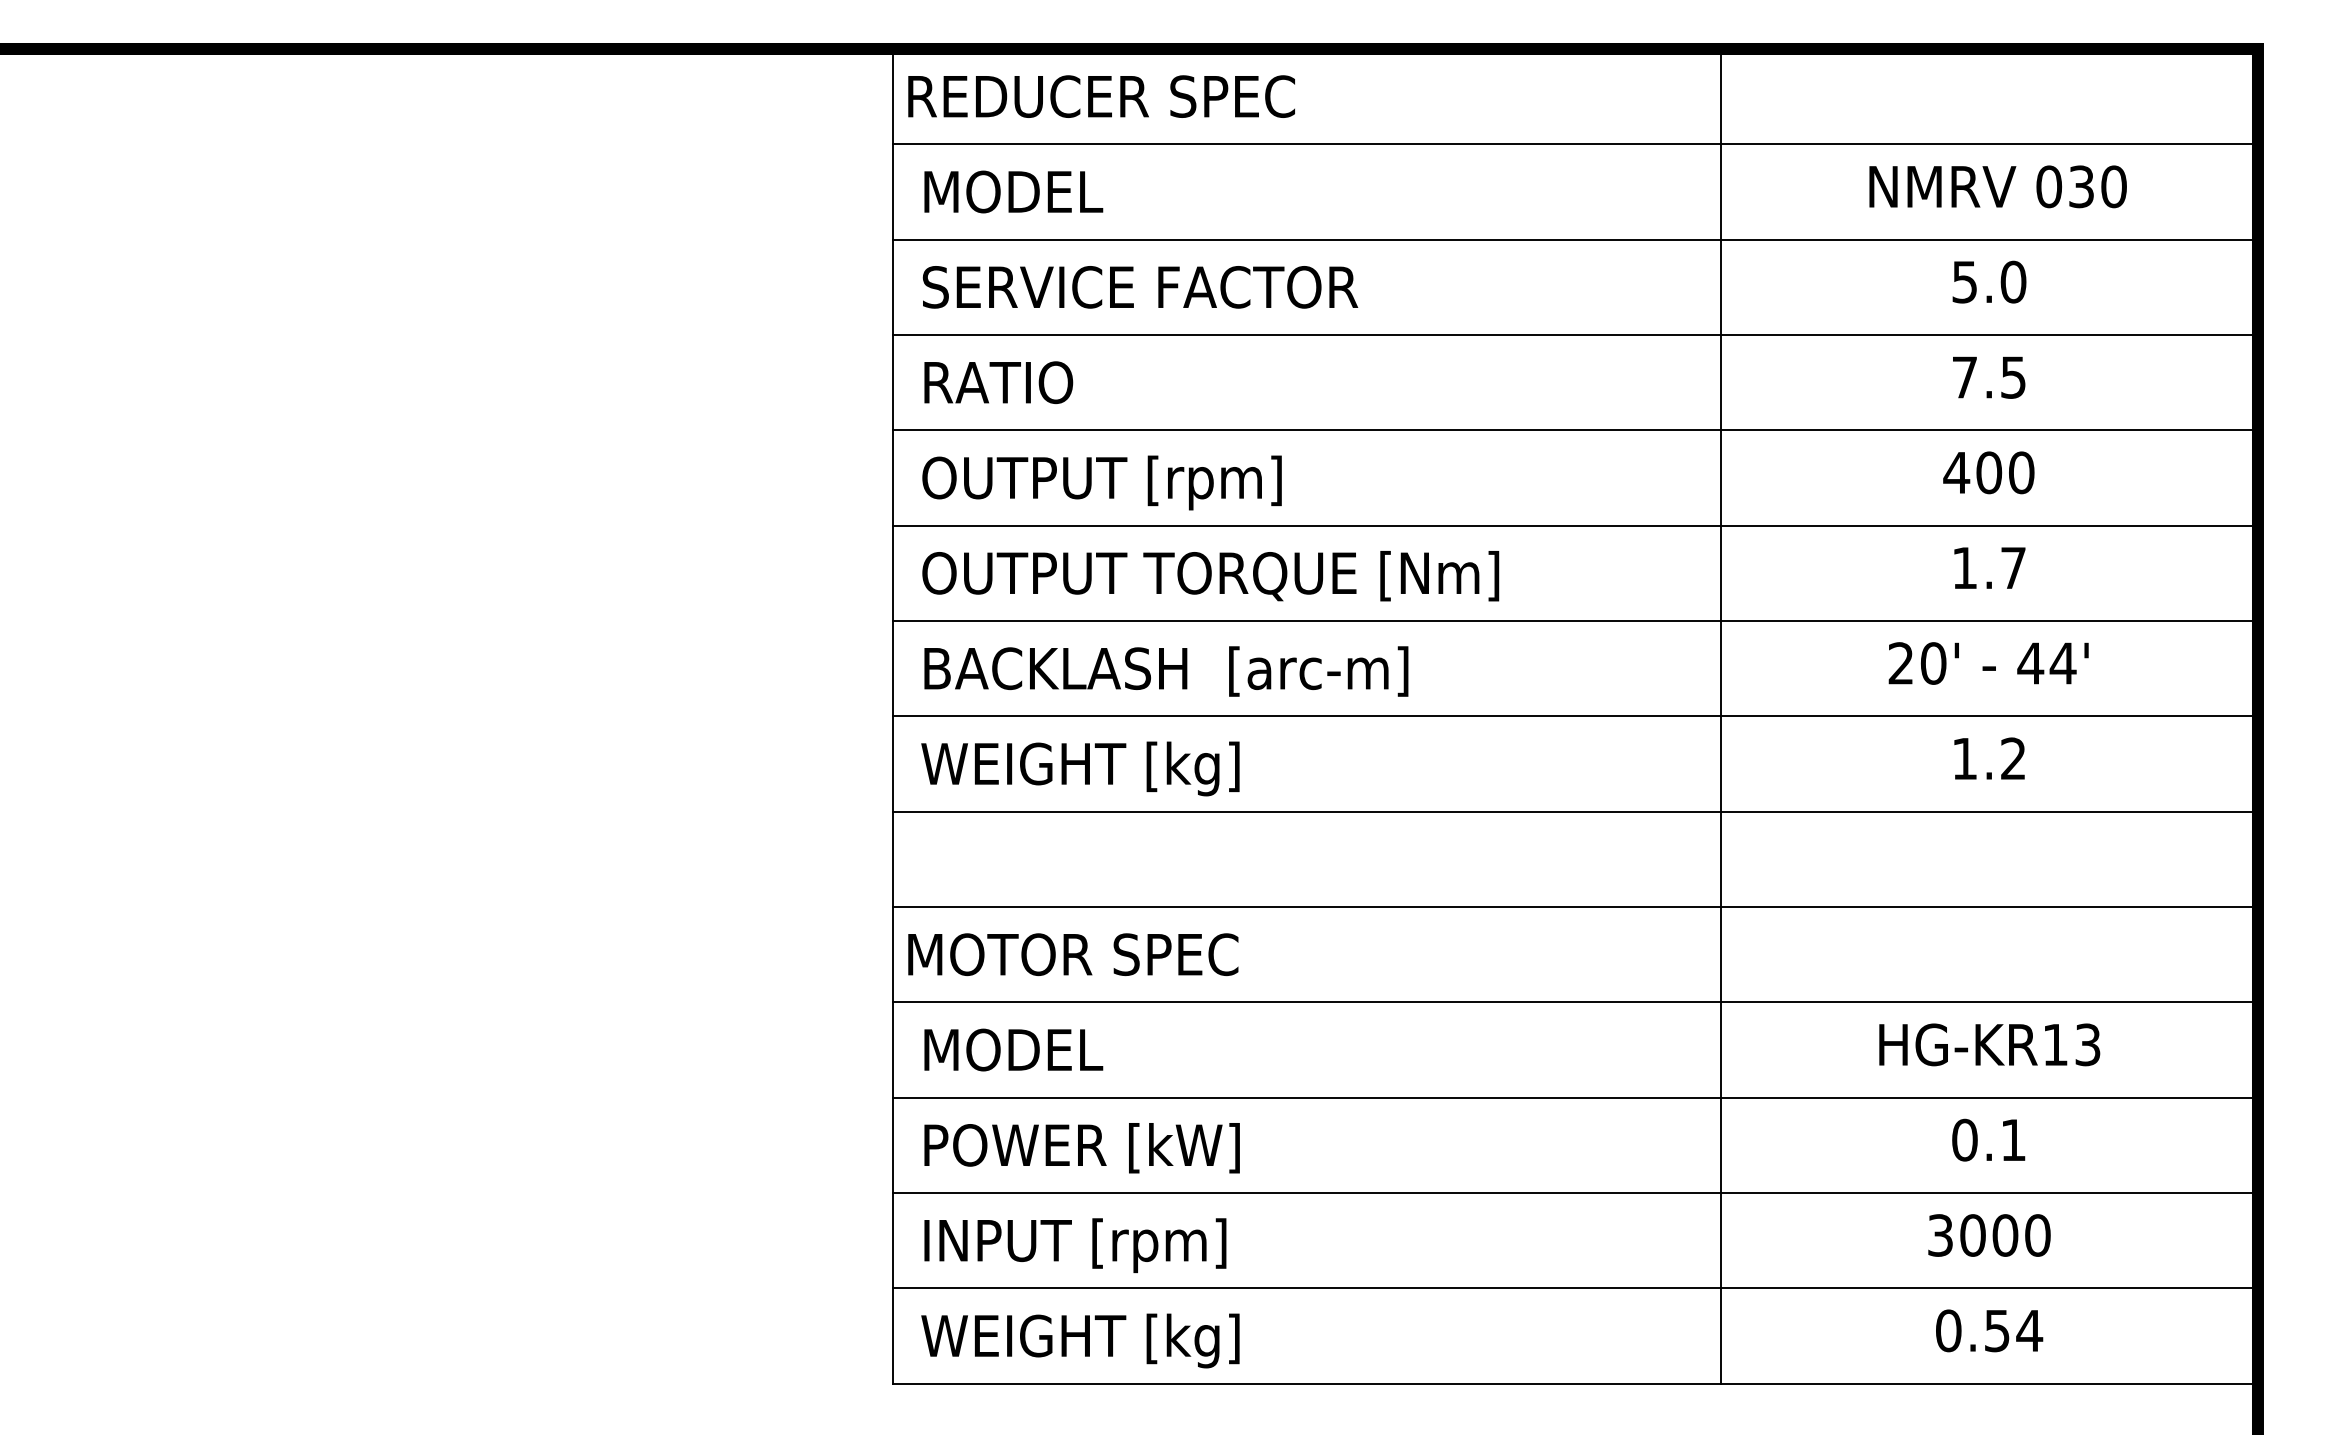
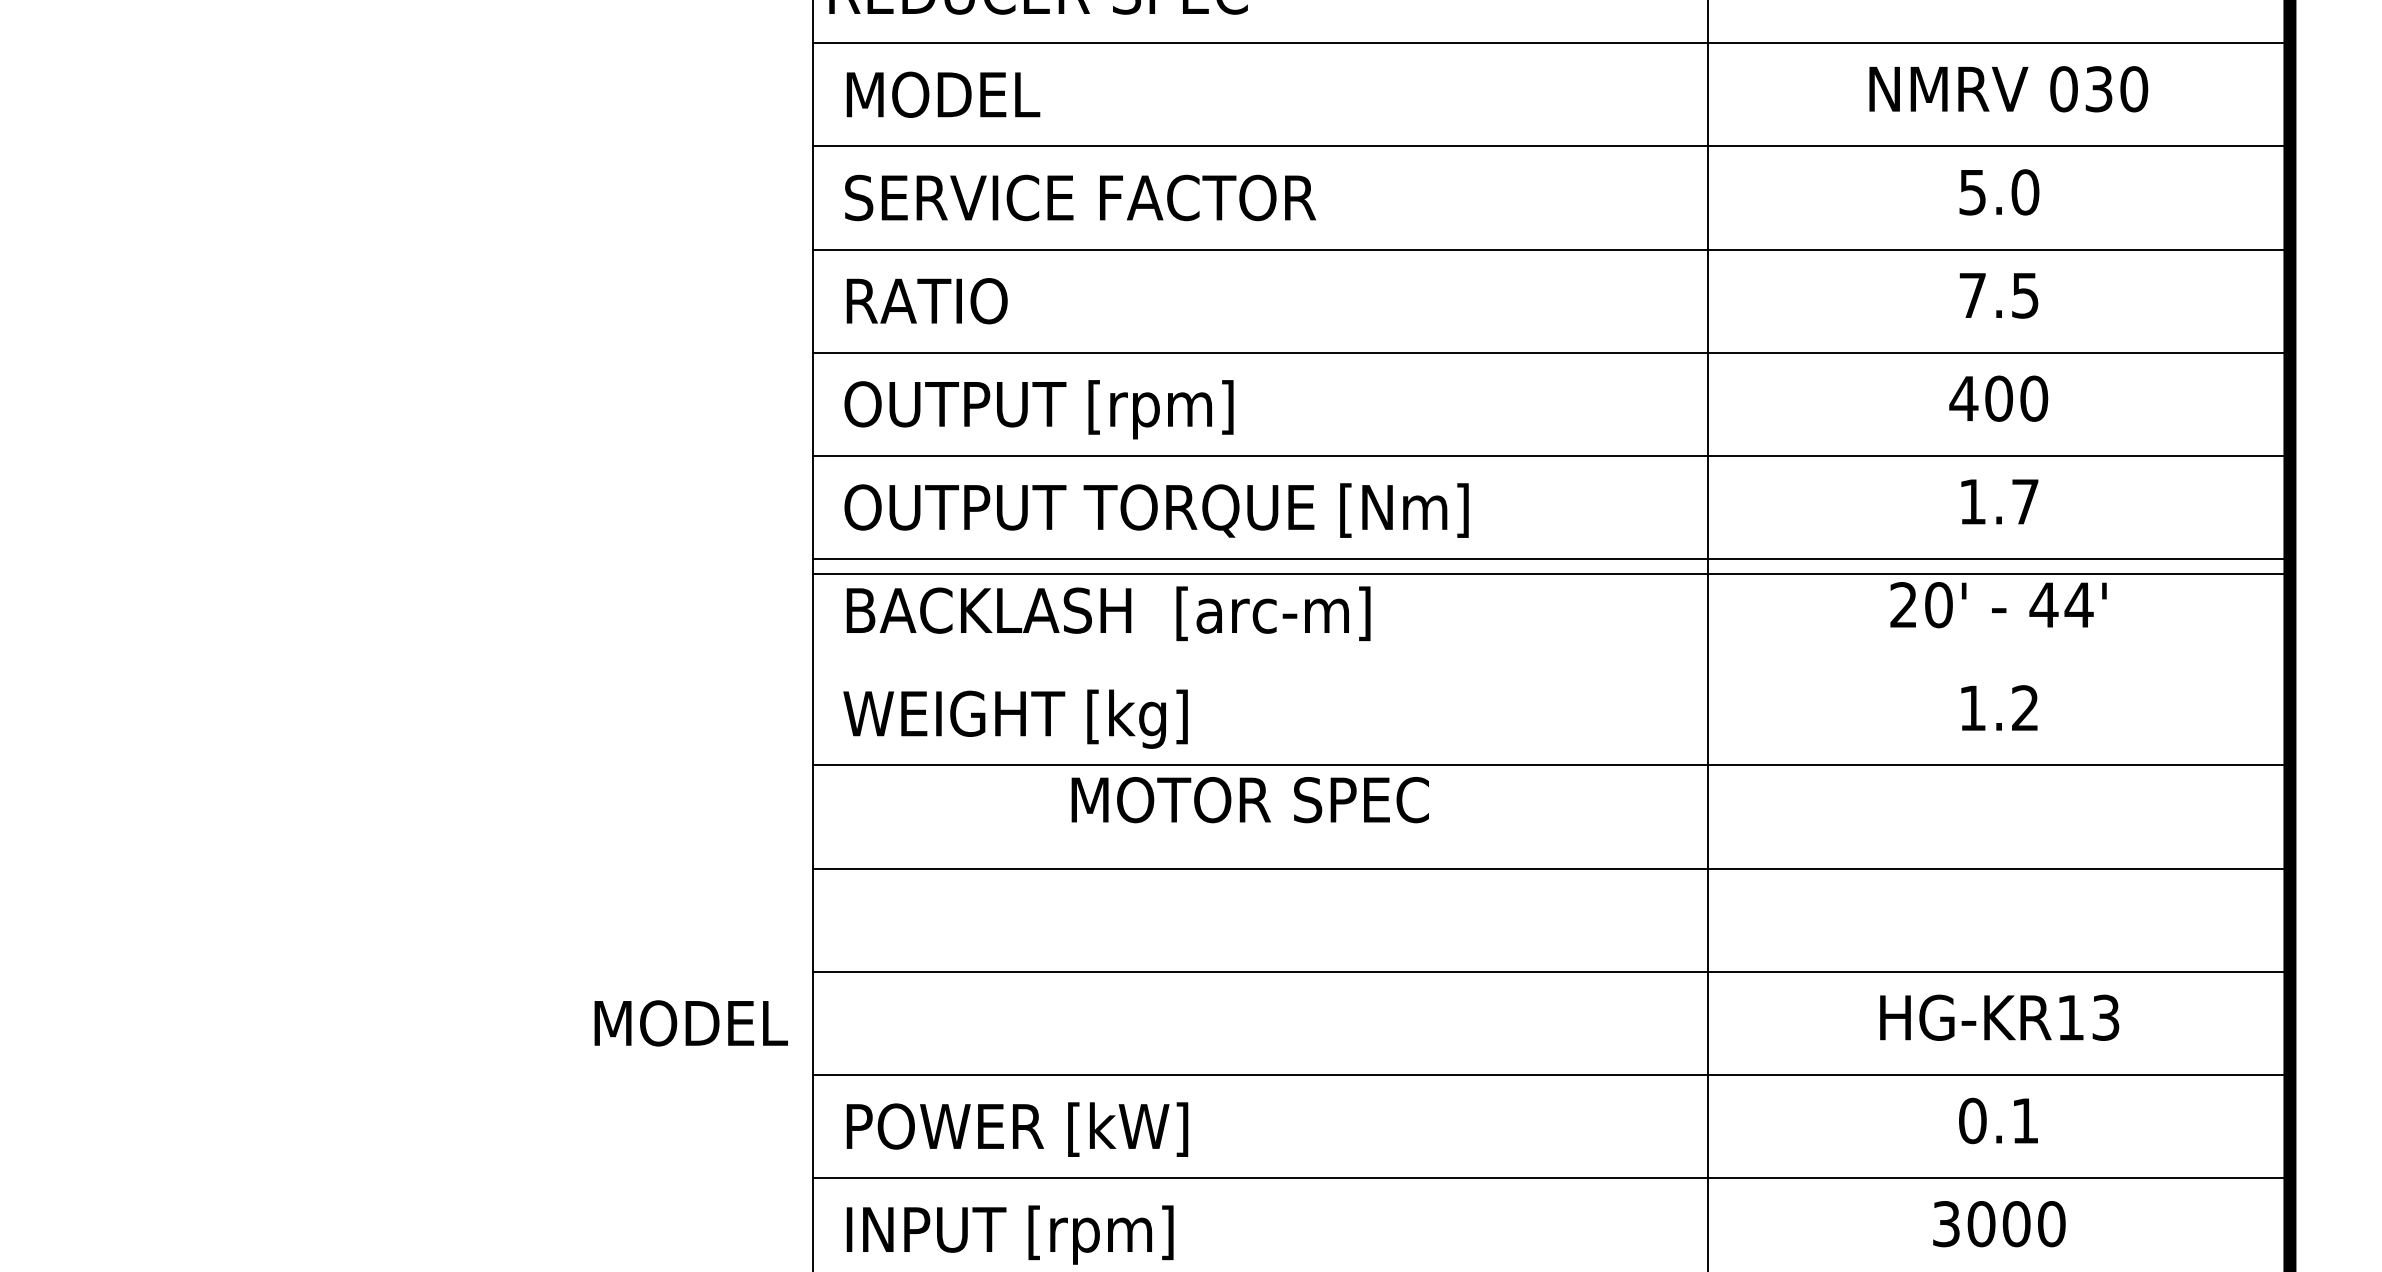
line: (1575, 716) -> (1551, 573), moved
text: (1073, 954) -> (1250, 799), moved
text: (1013, 1049) -> (691, 1022), moved

